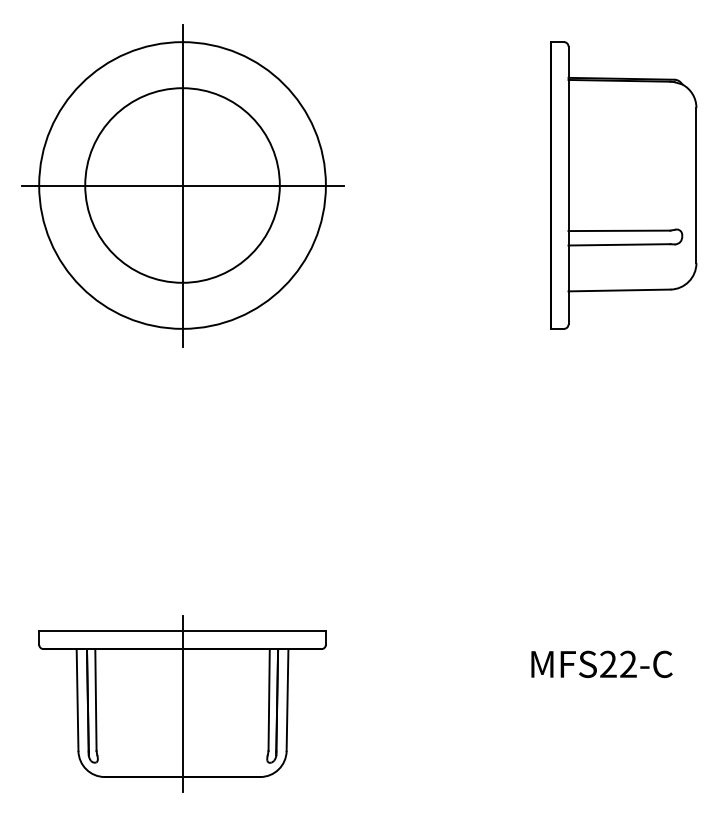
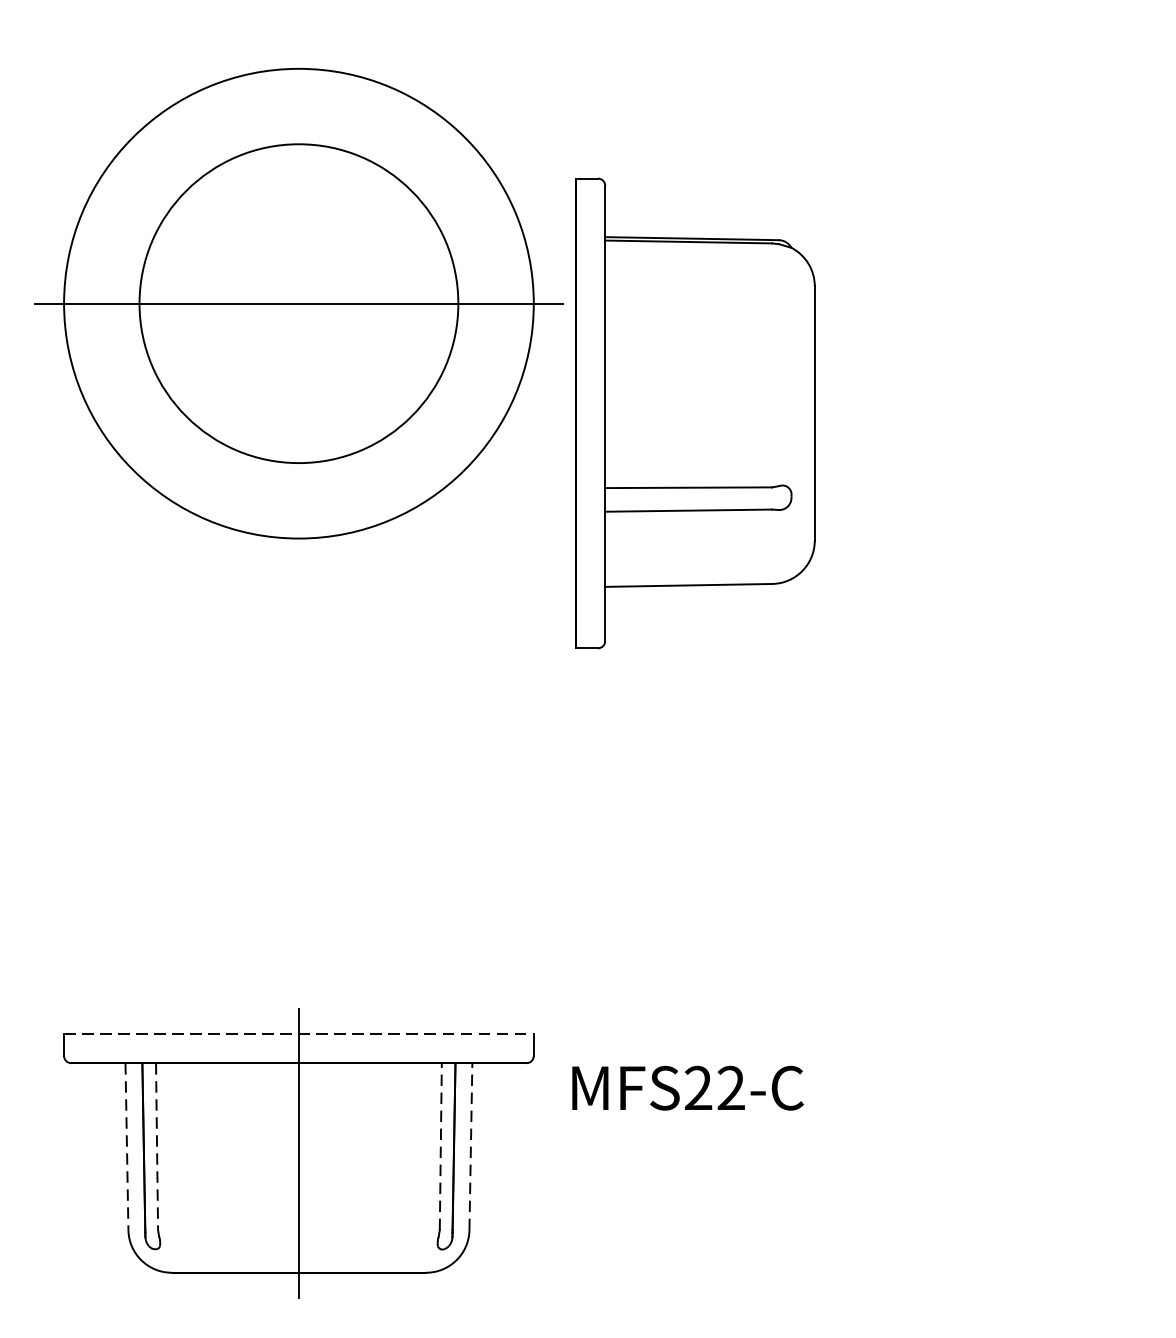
line: (182, 185) -> (298, 303), removed
part: (623, 185) -> (695, 413), moved
line: (183, 631) -> (300, 1034), solid -> dashed
text: (601, 664) -> (687, 1088), moved
line: (77, 700) -> (126, 1147), solid -> dashed
line: (95, 700) -> (156, 1147), solid -> dashed
line: (269, 700) -> (441, 1147), solid -> dashed
line: (287, 700) -> (470, 1147), solid -> dashed

